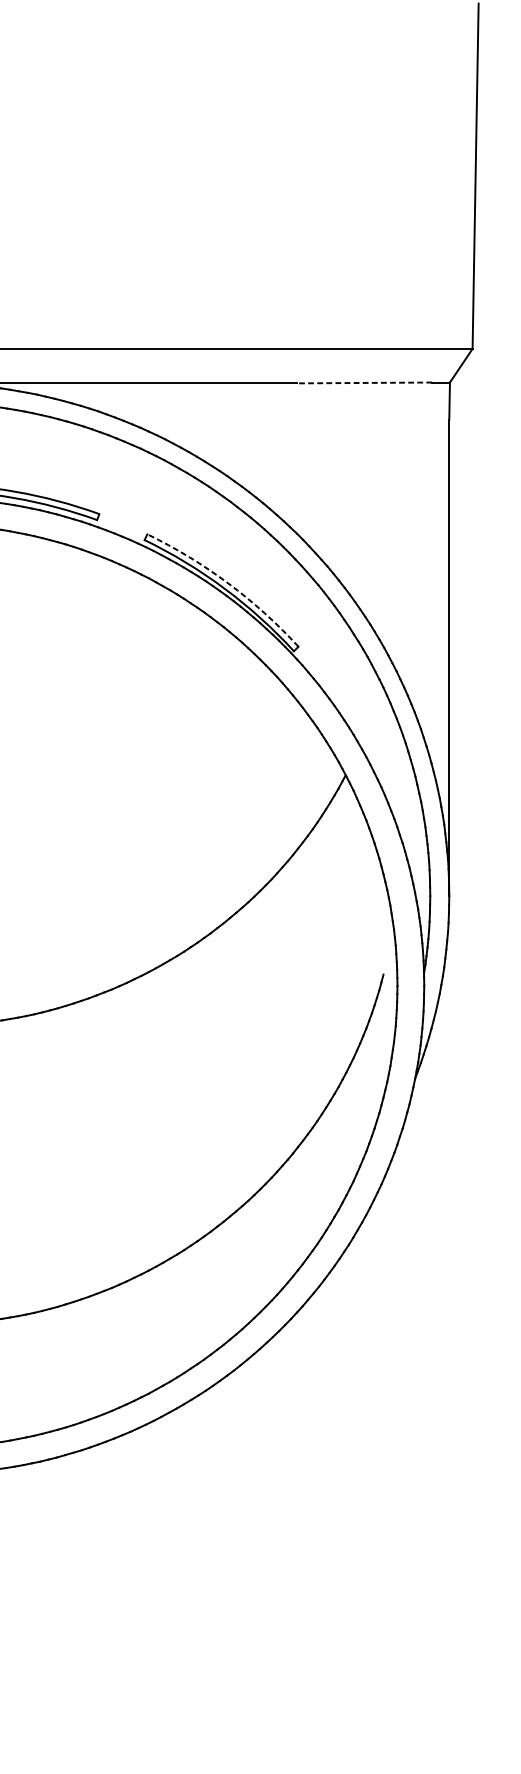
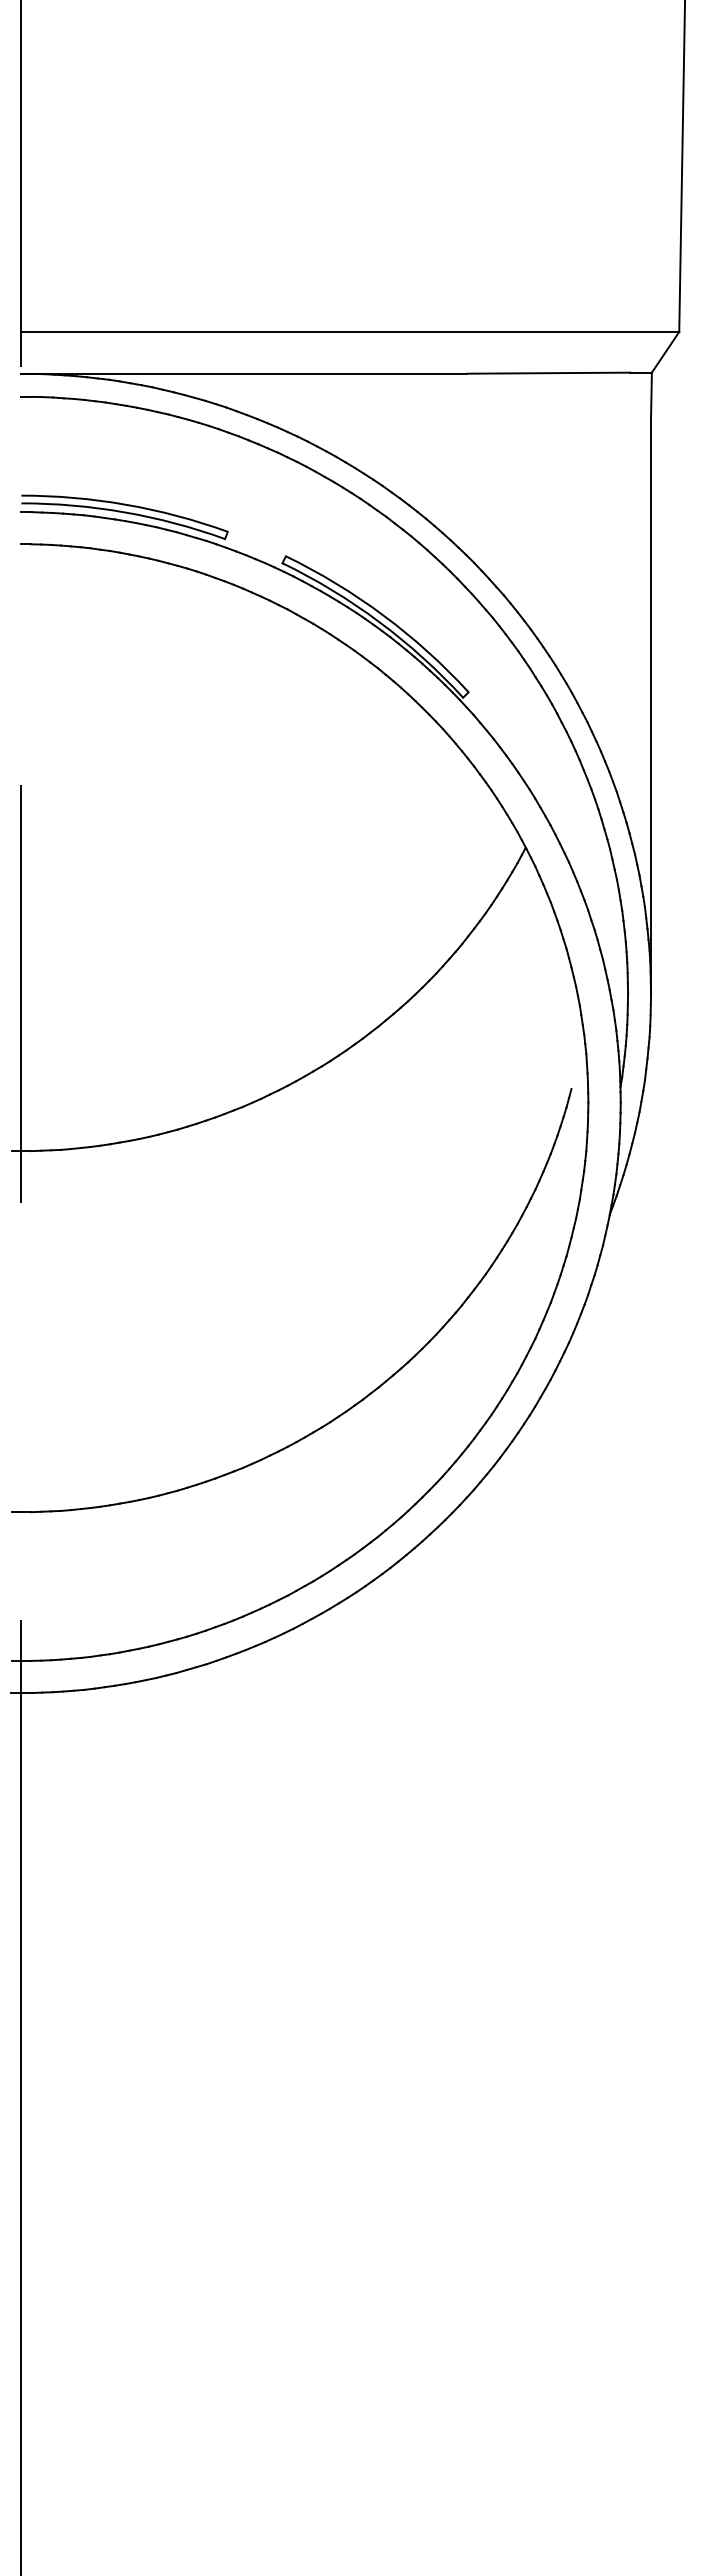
line: (364, 383) -> (548, 373), dashed -> solid
arc: (228, 583) -> (383, 615), dashed -> solid

